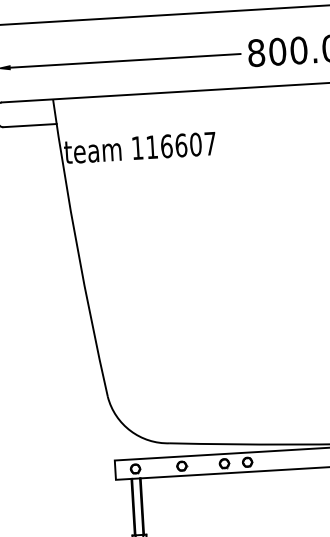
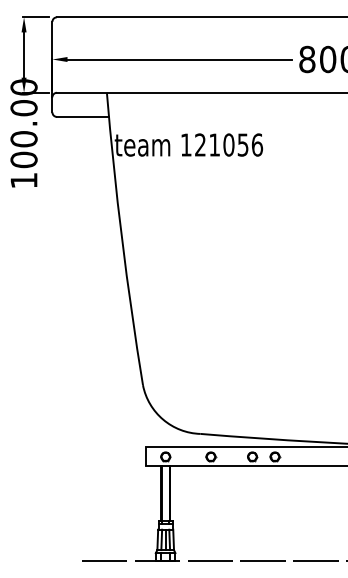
text: (181, 144) -> (229, 144), 116607 -> 121056

